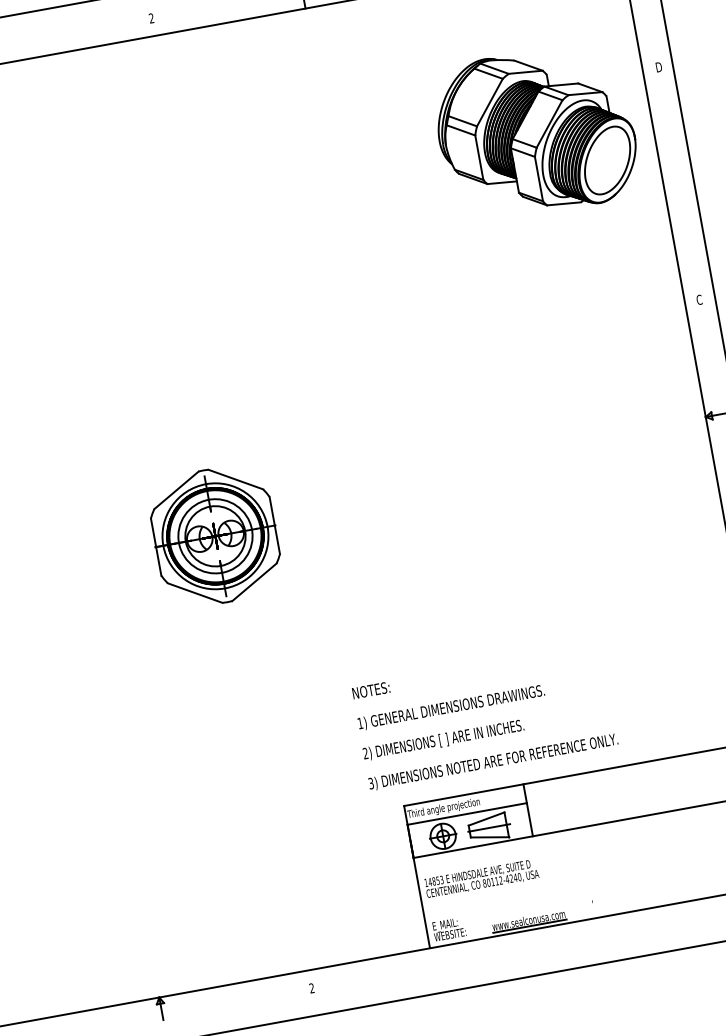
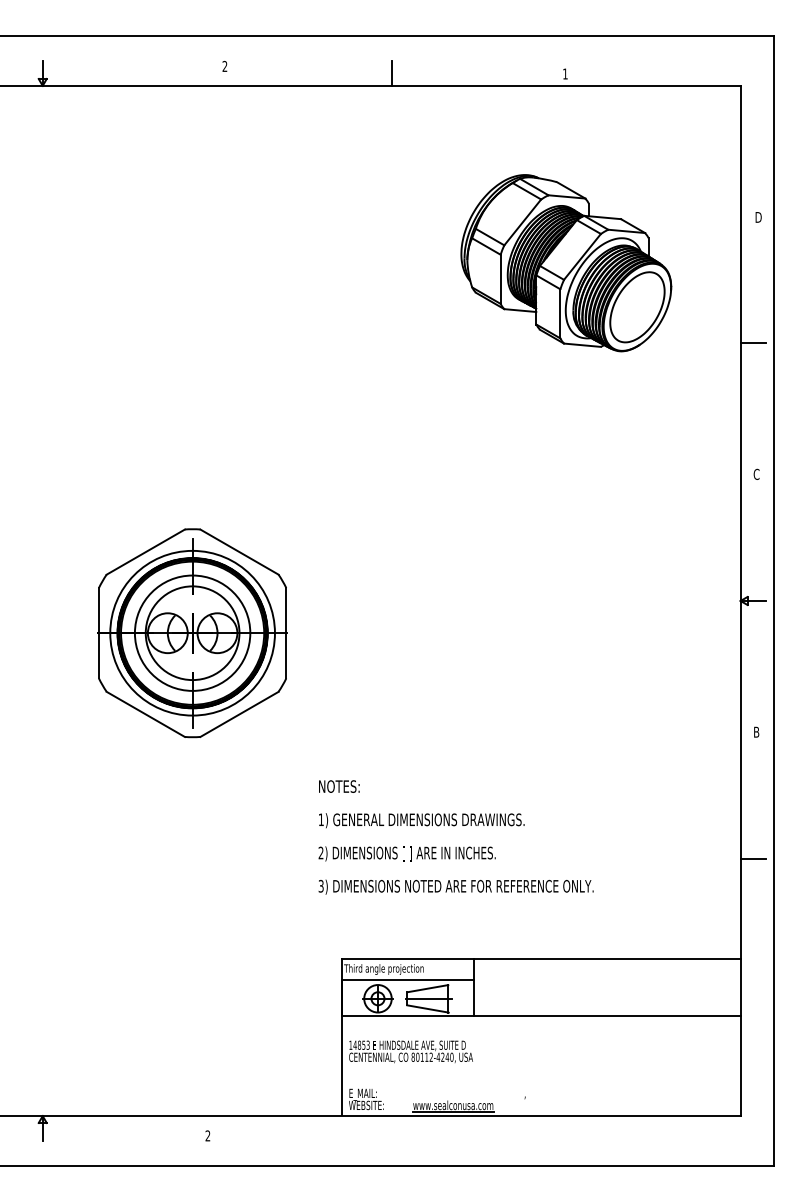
part: (536, 132) -> (566, 263), moved
line: (674, 182) -> (752, 343), added
part: (215, 536) -> (192, 633), size x1.43
text: (484, 717) -> (455, 837), moved

